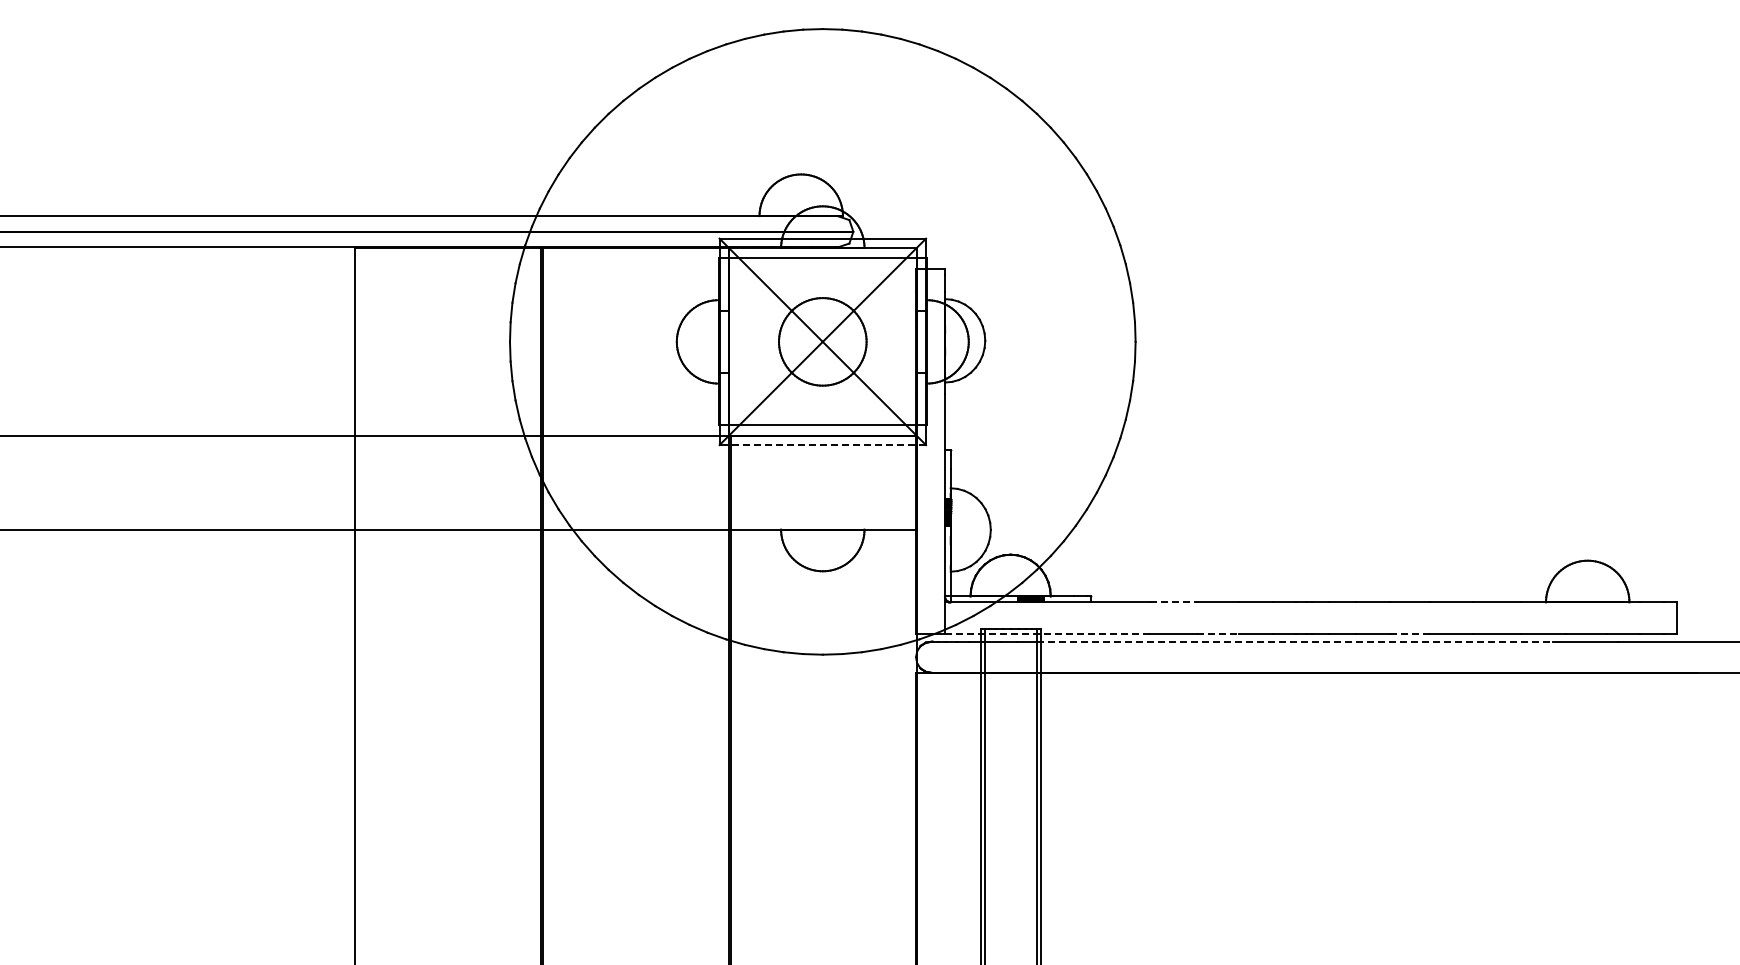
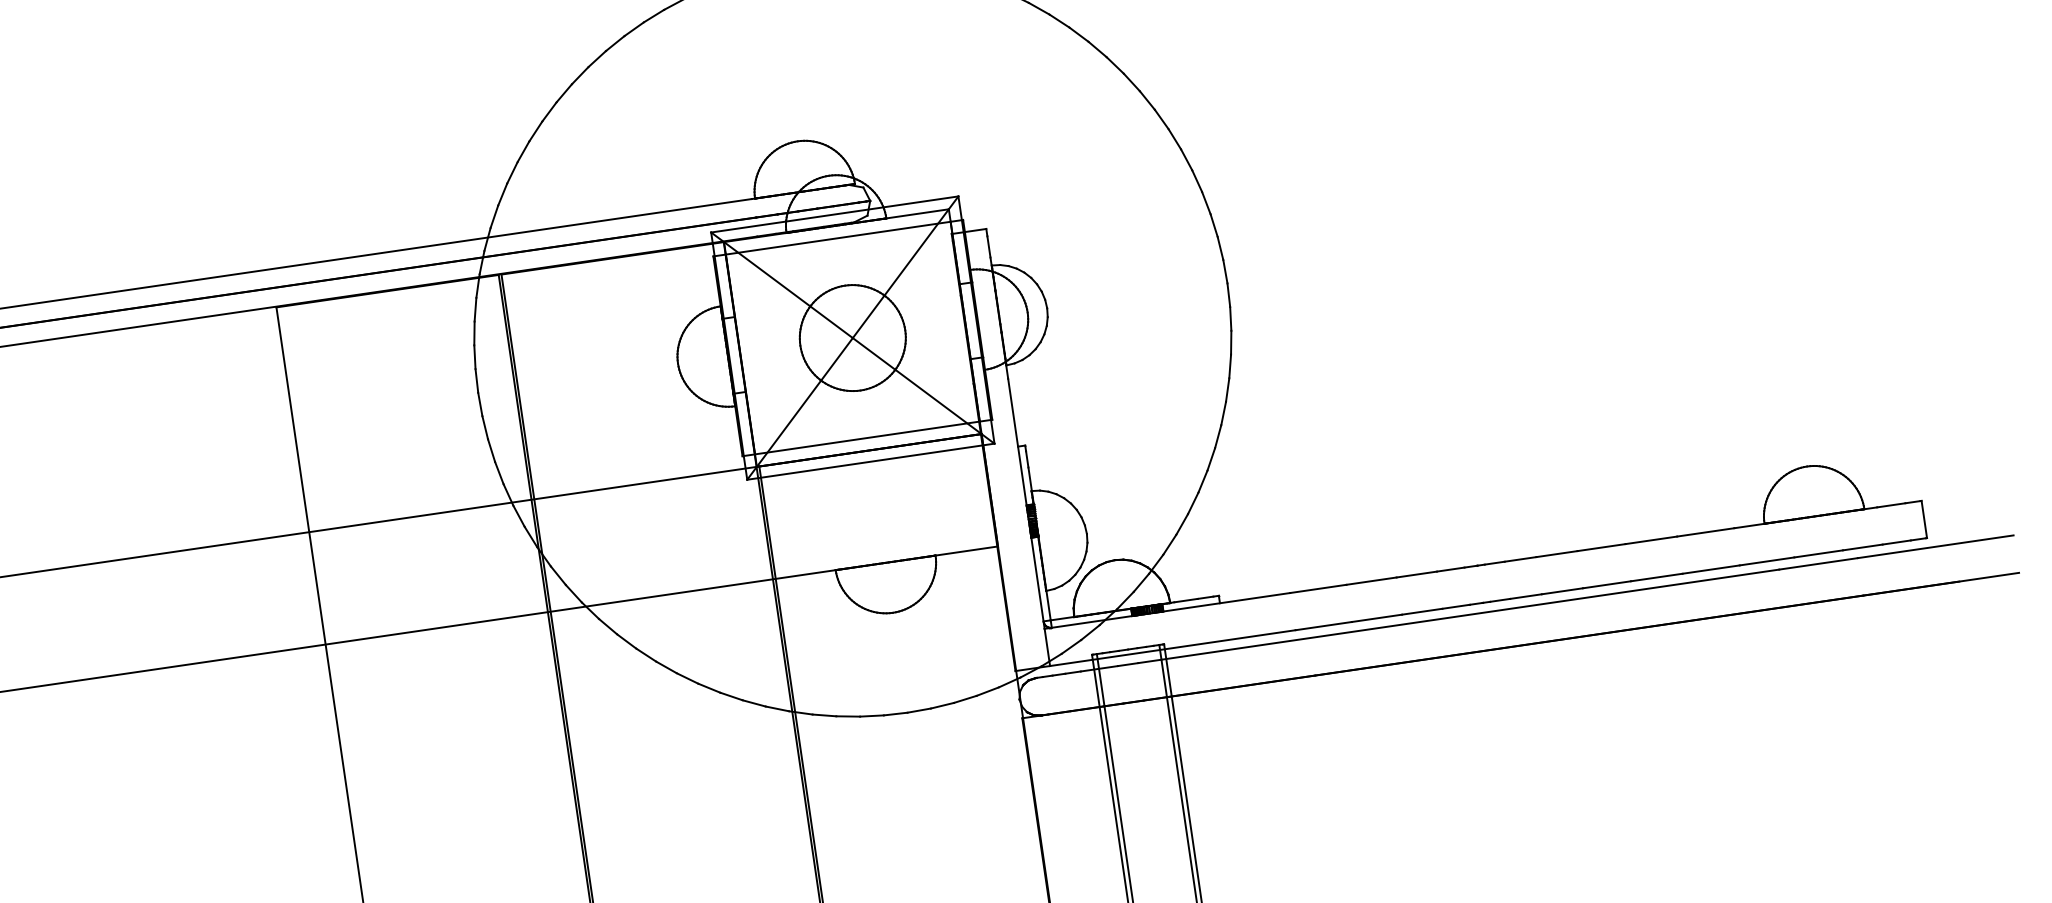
line: (822, 445) -> (870, 462), dashed -> solid
line: (1173, 602) -> (1318, 588), dashed -> solid
line: (1047, 633) -> (1172, 648), dashed -> solid
line: (1217, 633) -> (1376, 618), dashed -> solid
line: (1410, 633) -> (1607, 584), dashed -> solid
line: (1294, 641) -> (1470, 614), dashed -> solid

